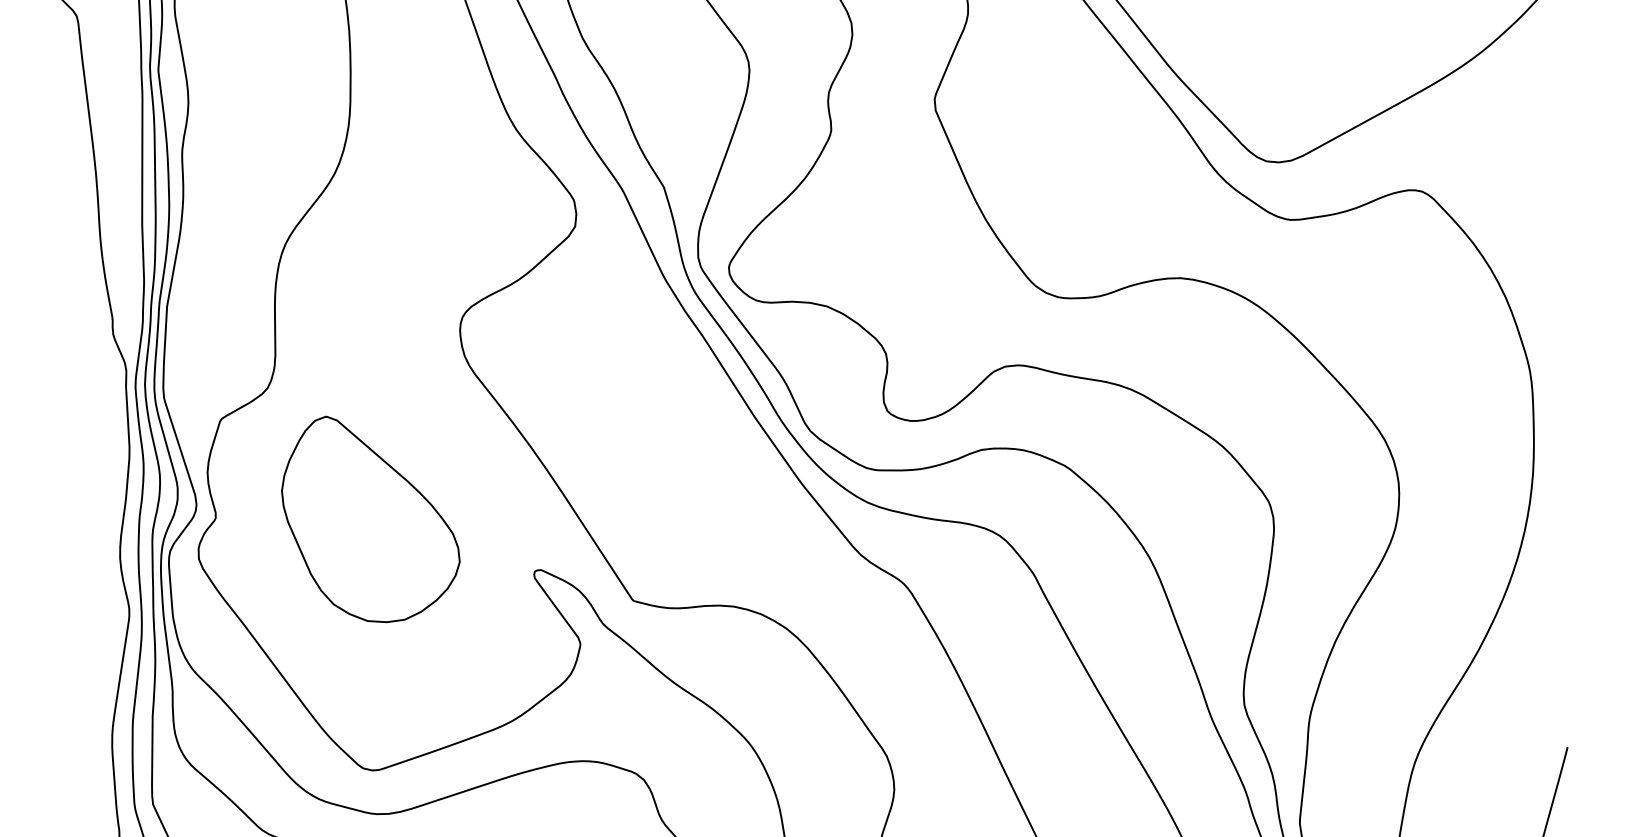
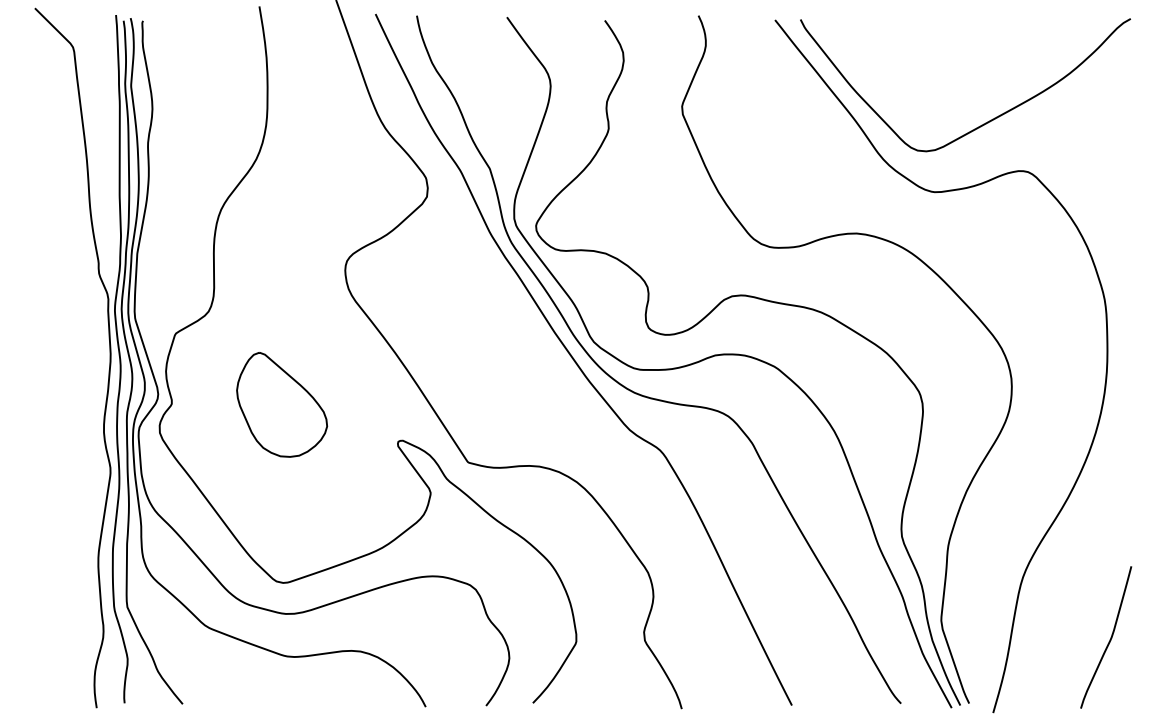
part: (371, 519) -> (282, 404), size x0.71

